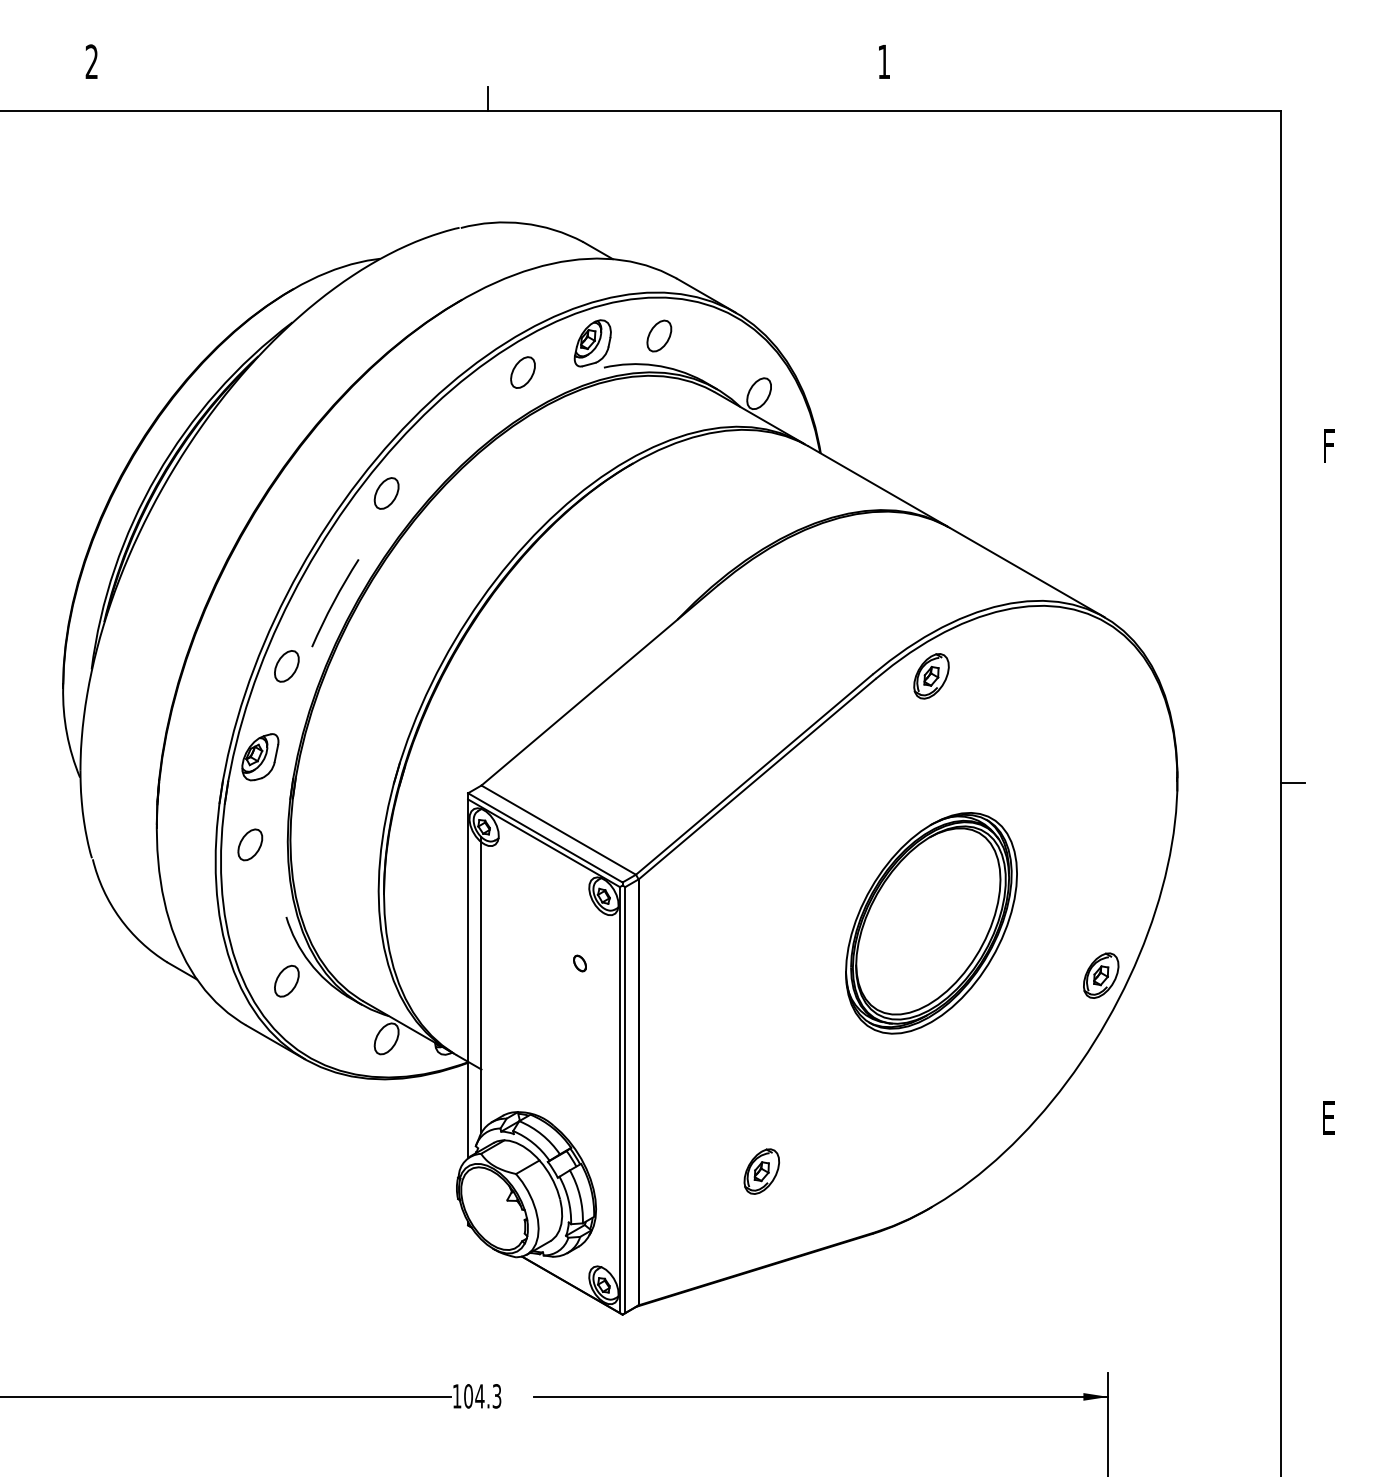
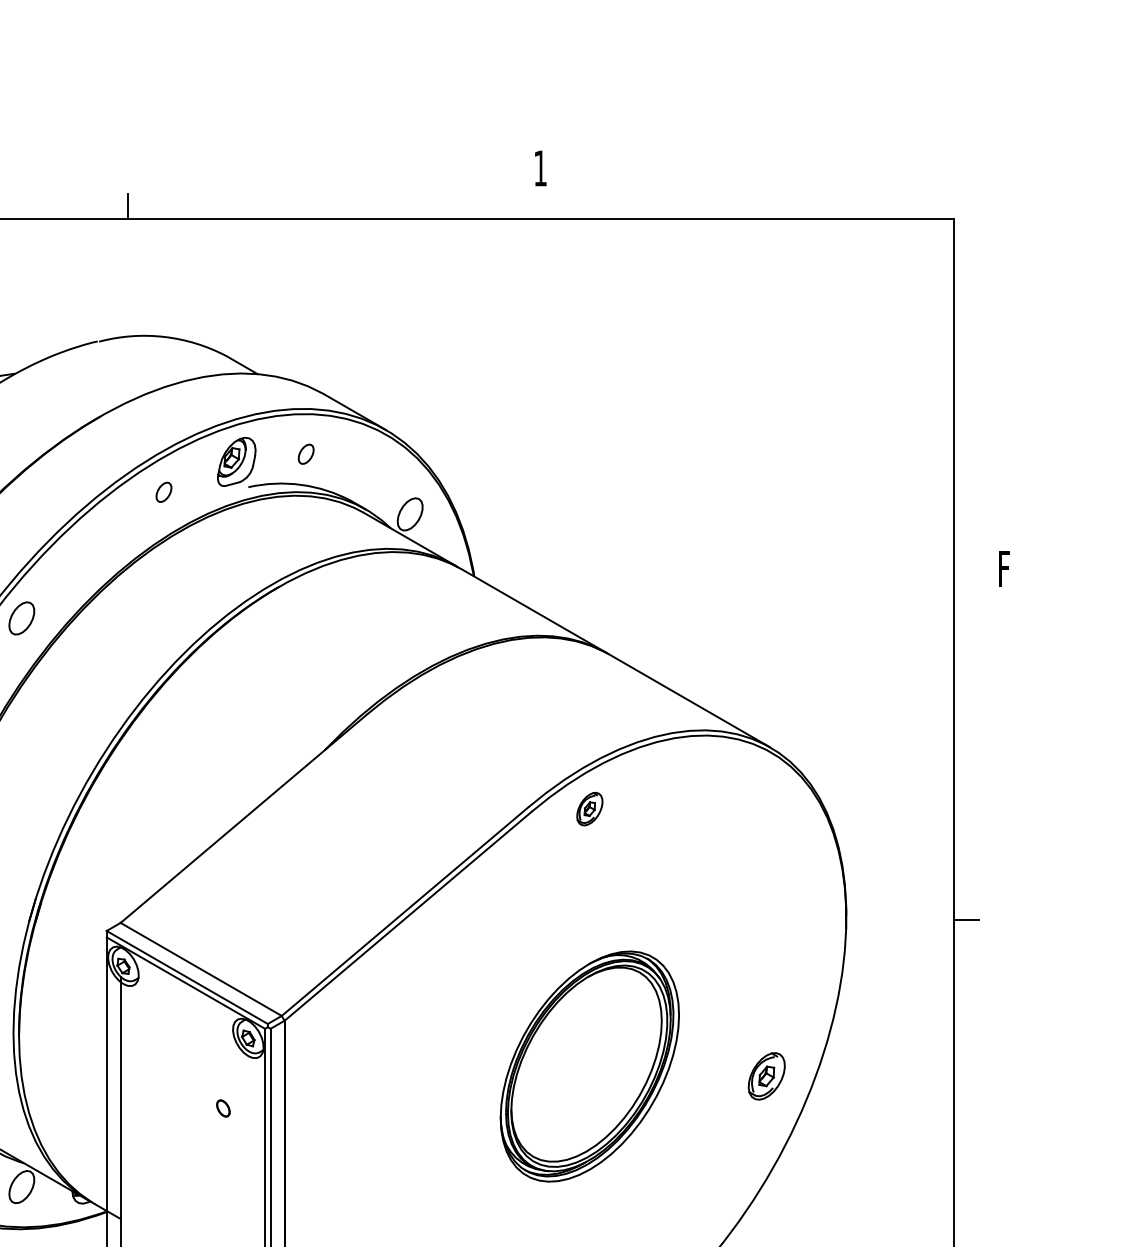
part: (659, 335) -> (306, 453), size x0.6
part: (522, 372) -> (163, 492), size x0.6
part: (931, 676) -> (589, 809), size x0.7
part: (1101, 975) -> (767, 1076), moved

